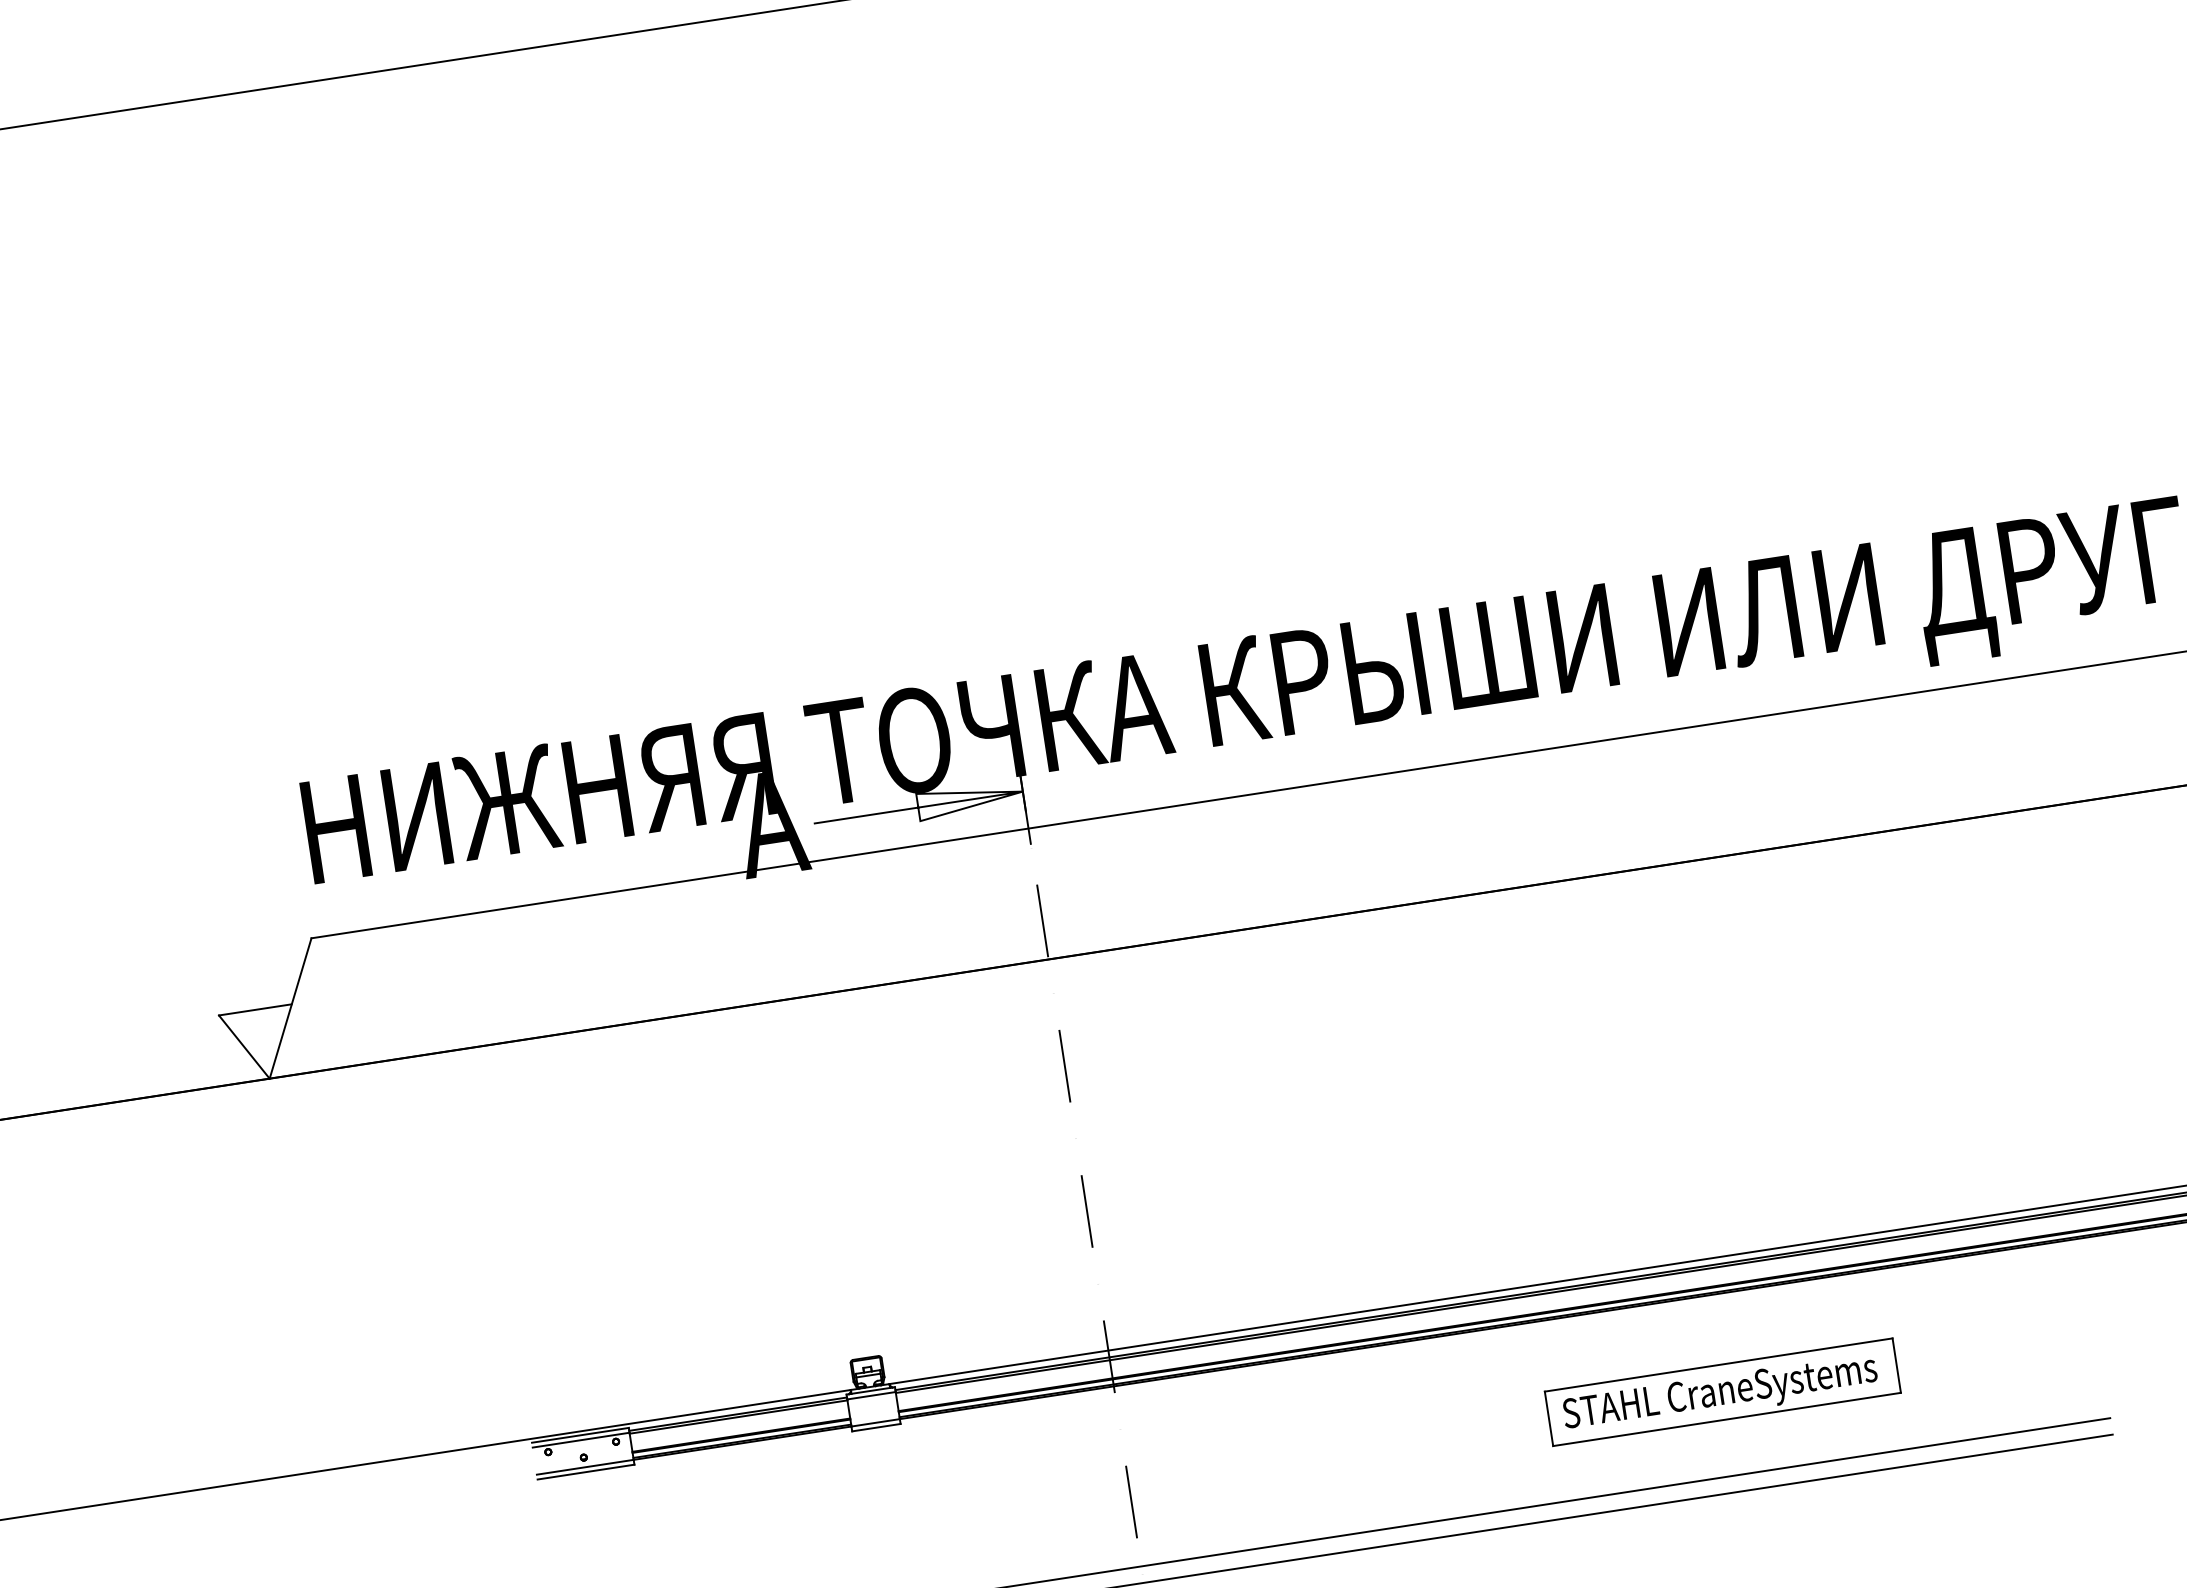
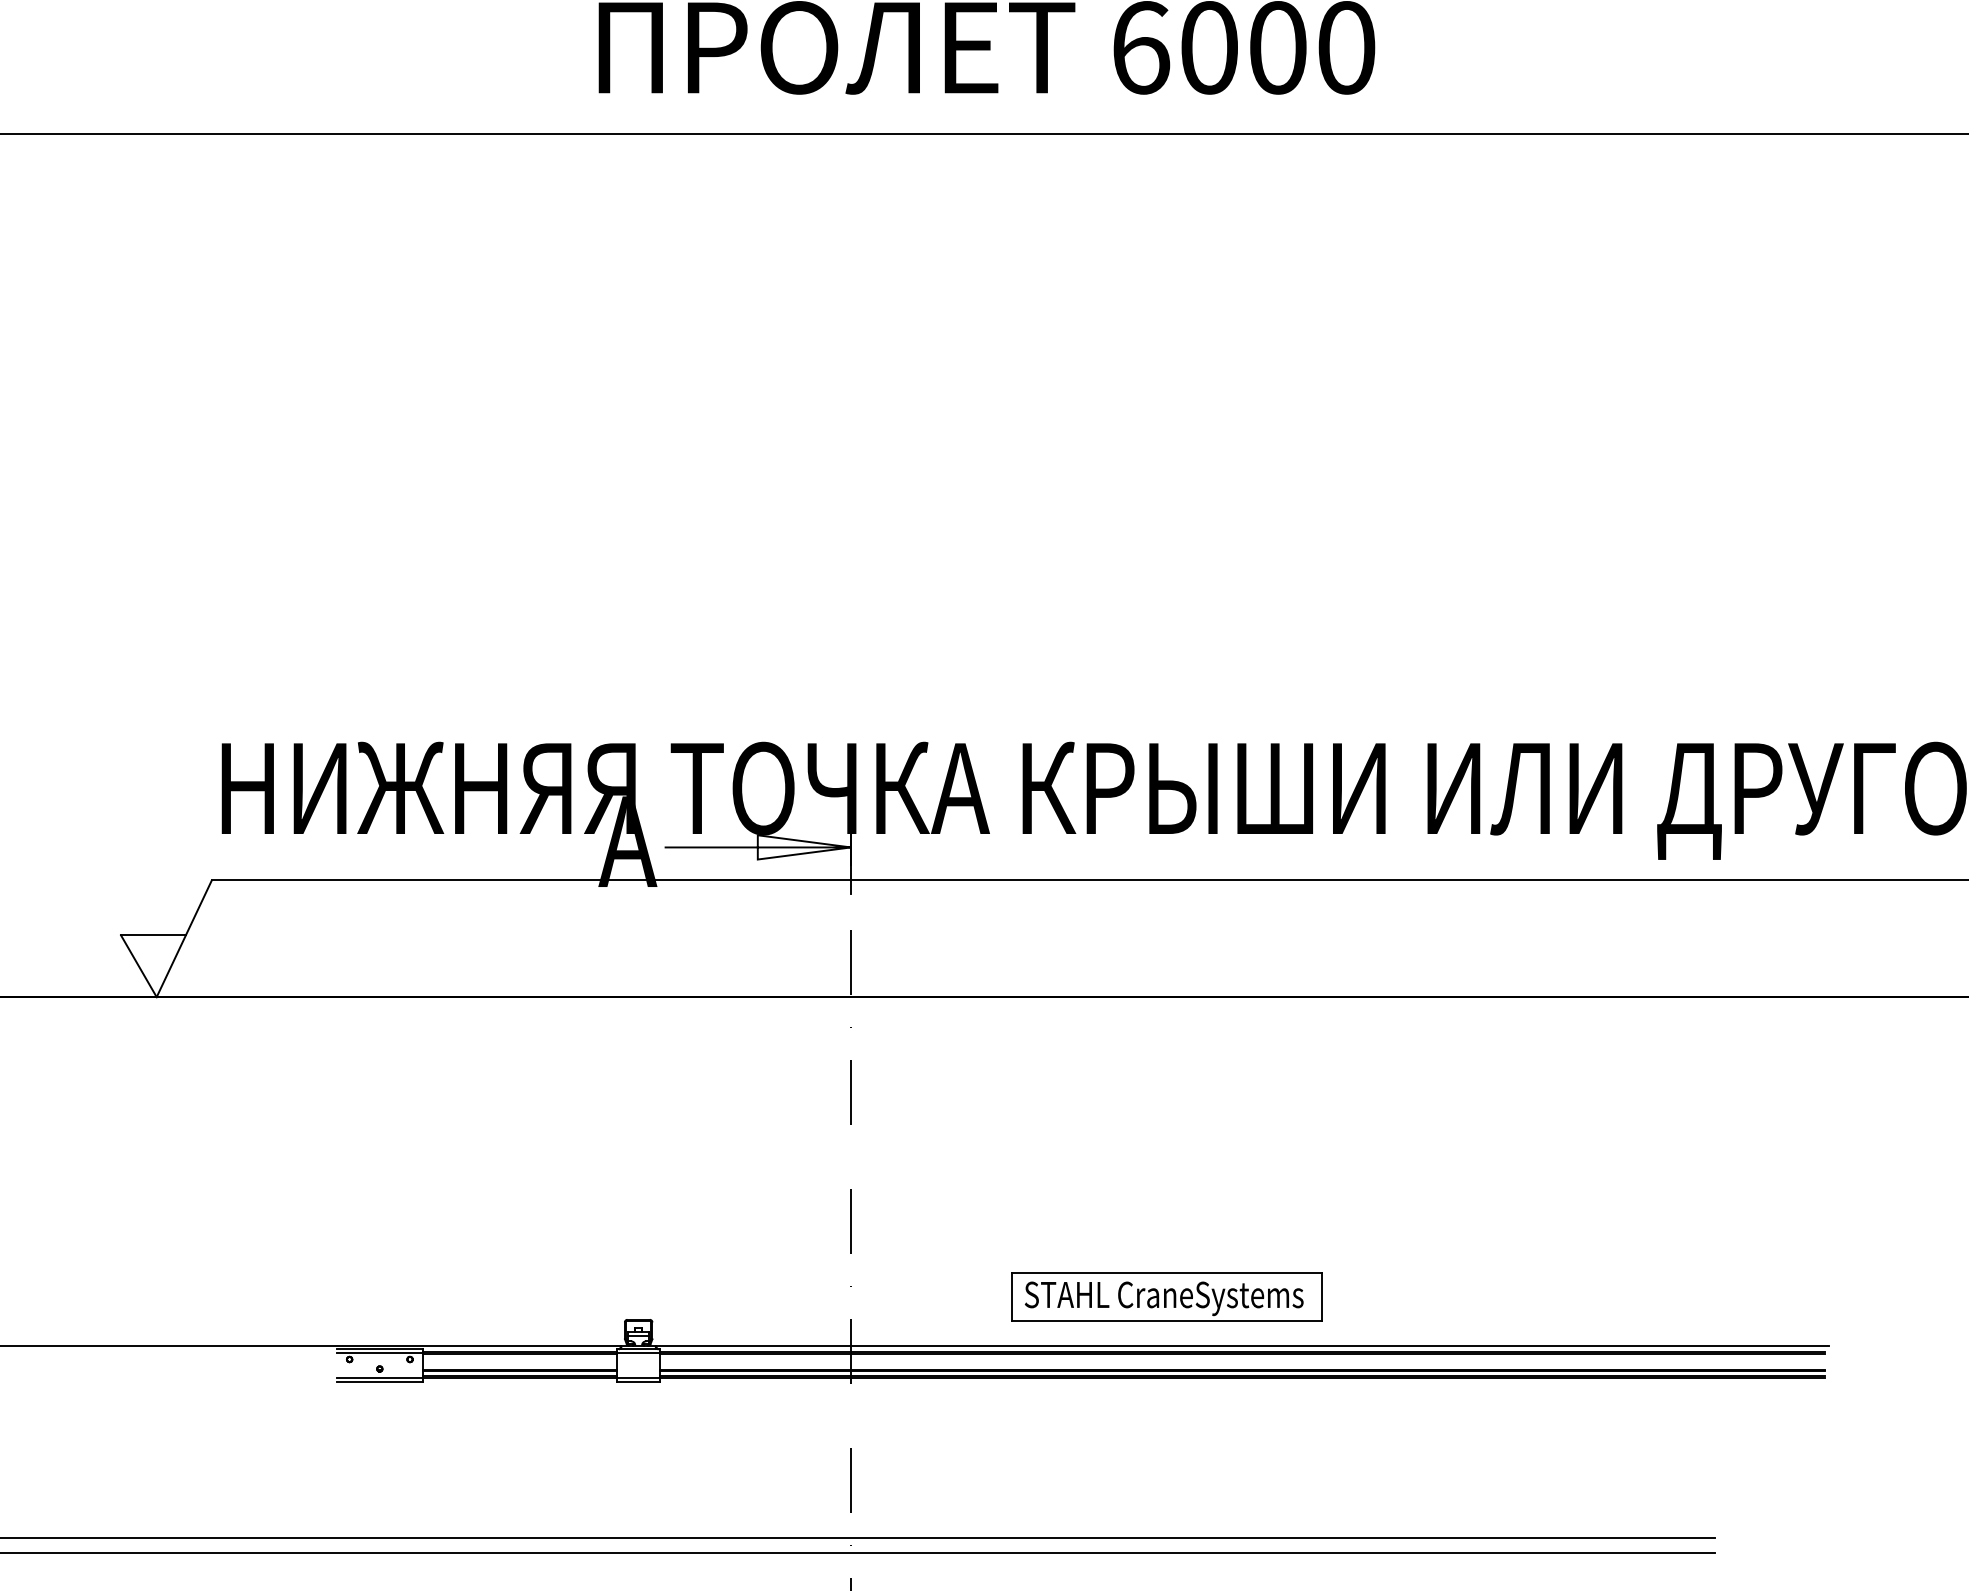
part: (1722, 1391) -> (1166, 1296), moved

